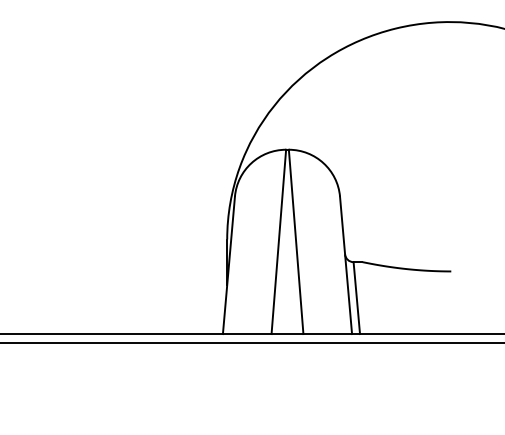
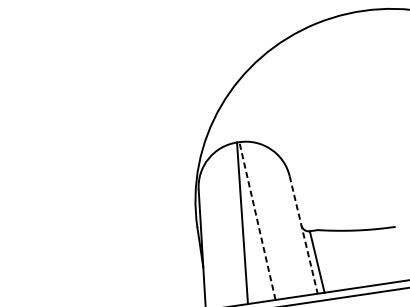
line: (296, 241) -> (257, 220), solid -> dashed
line: (346, 265) -> (304, 235), solid -> dashed

